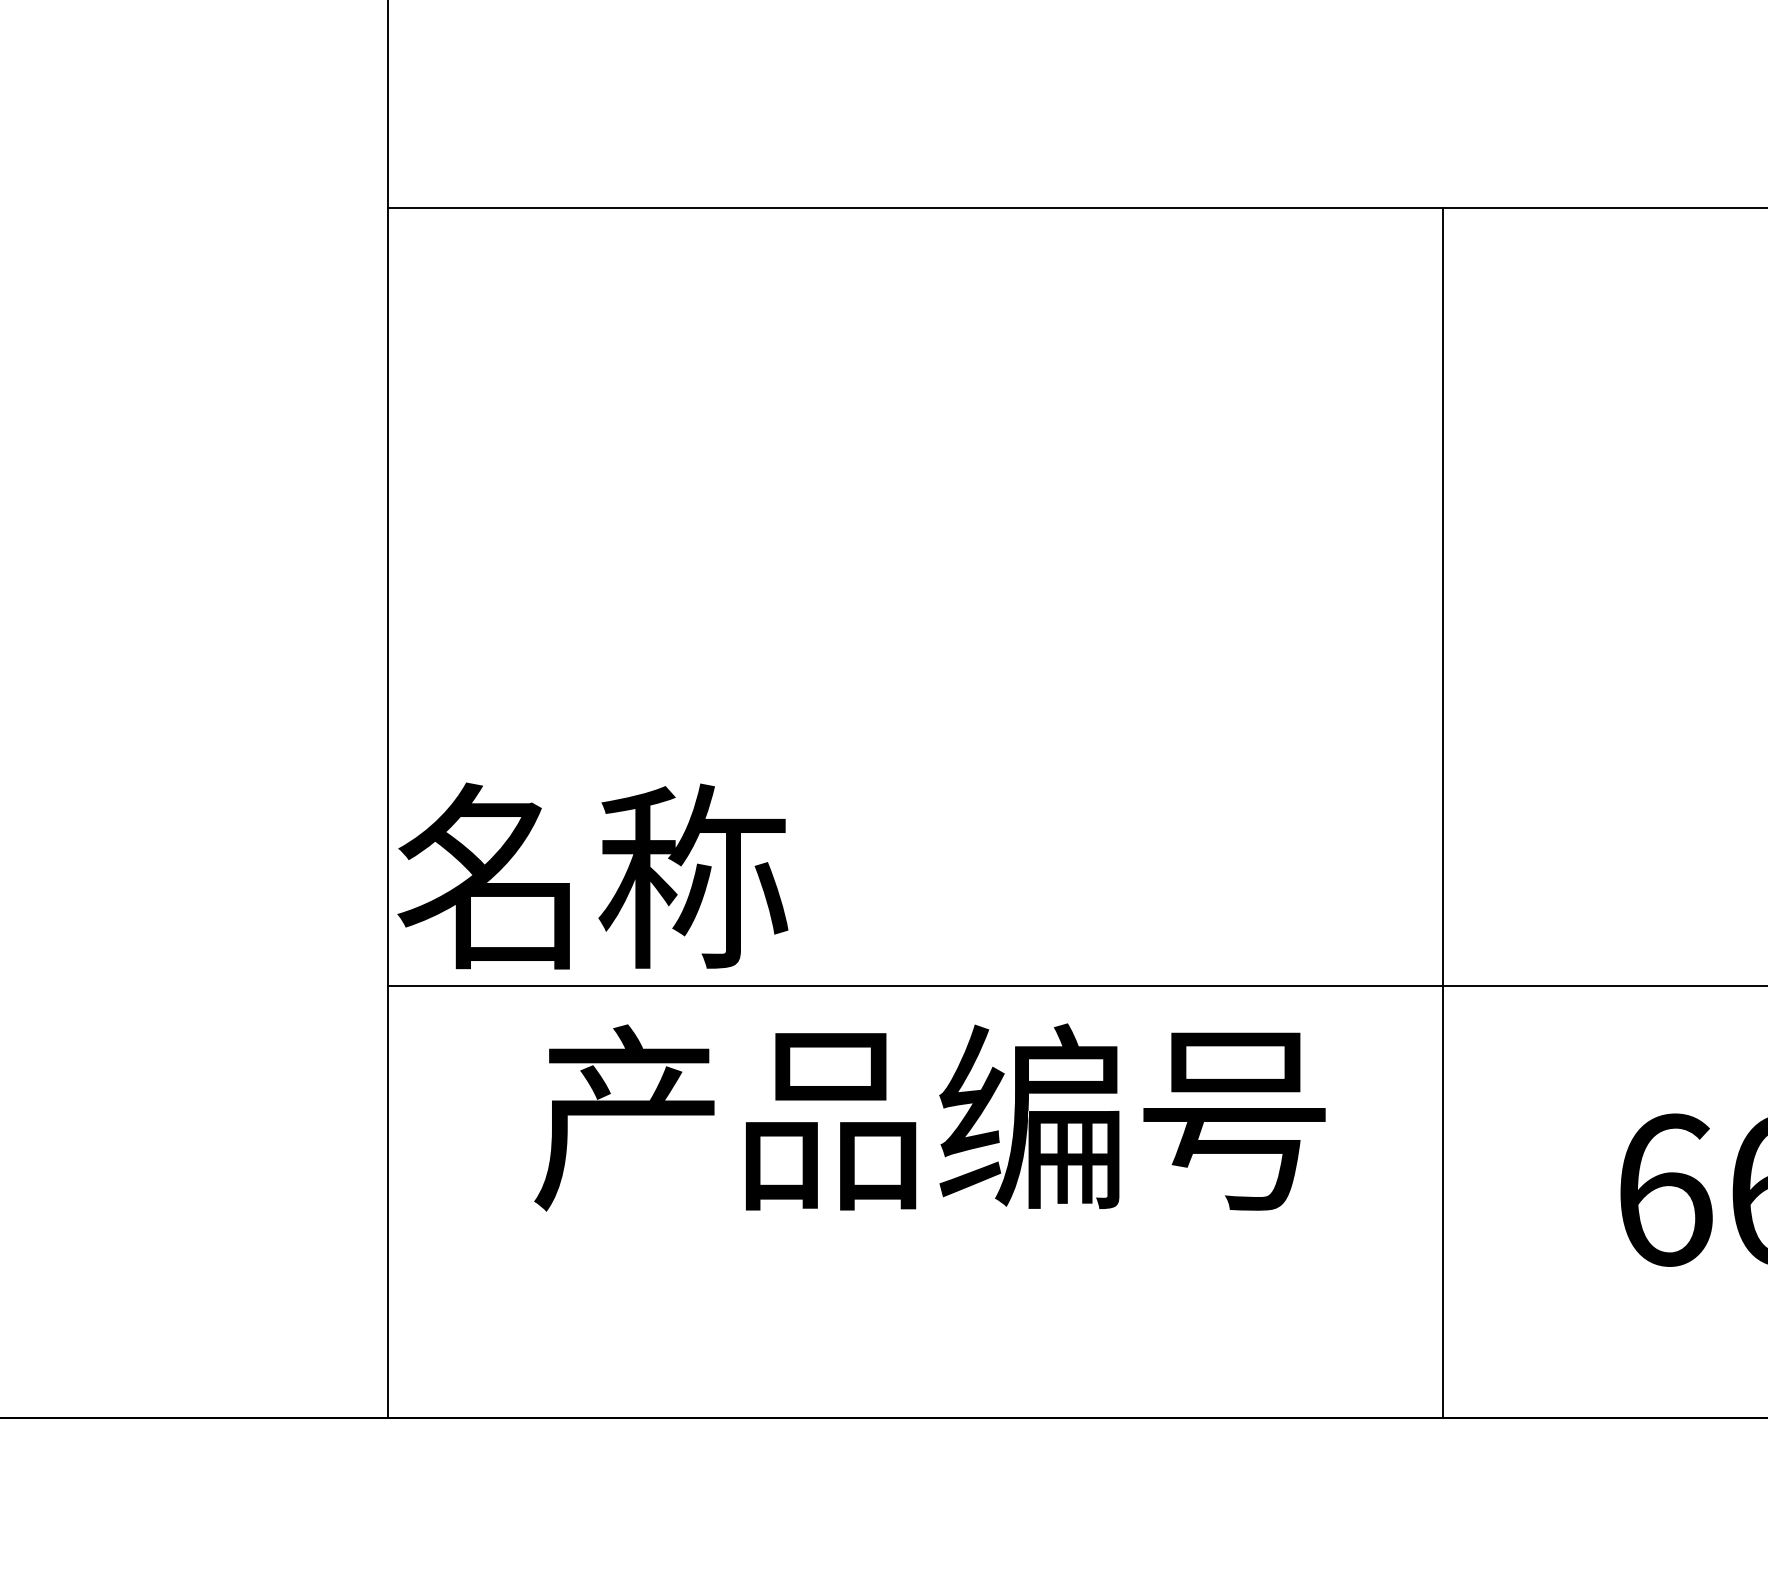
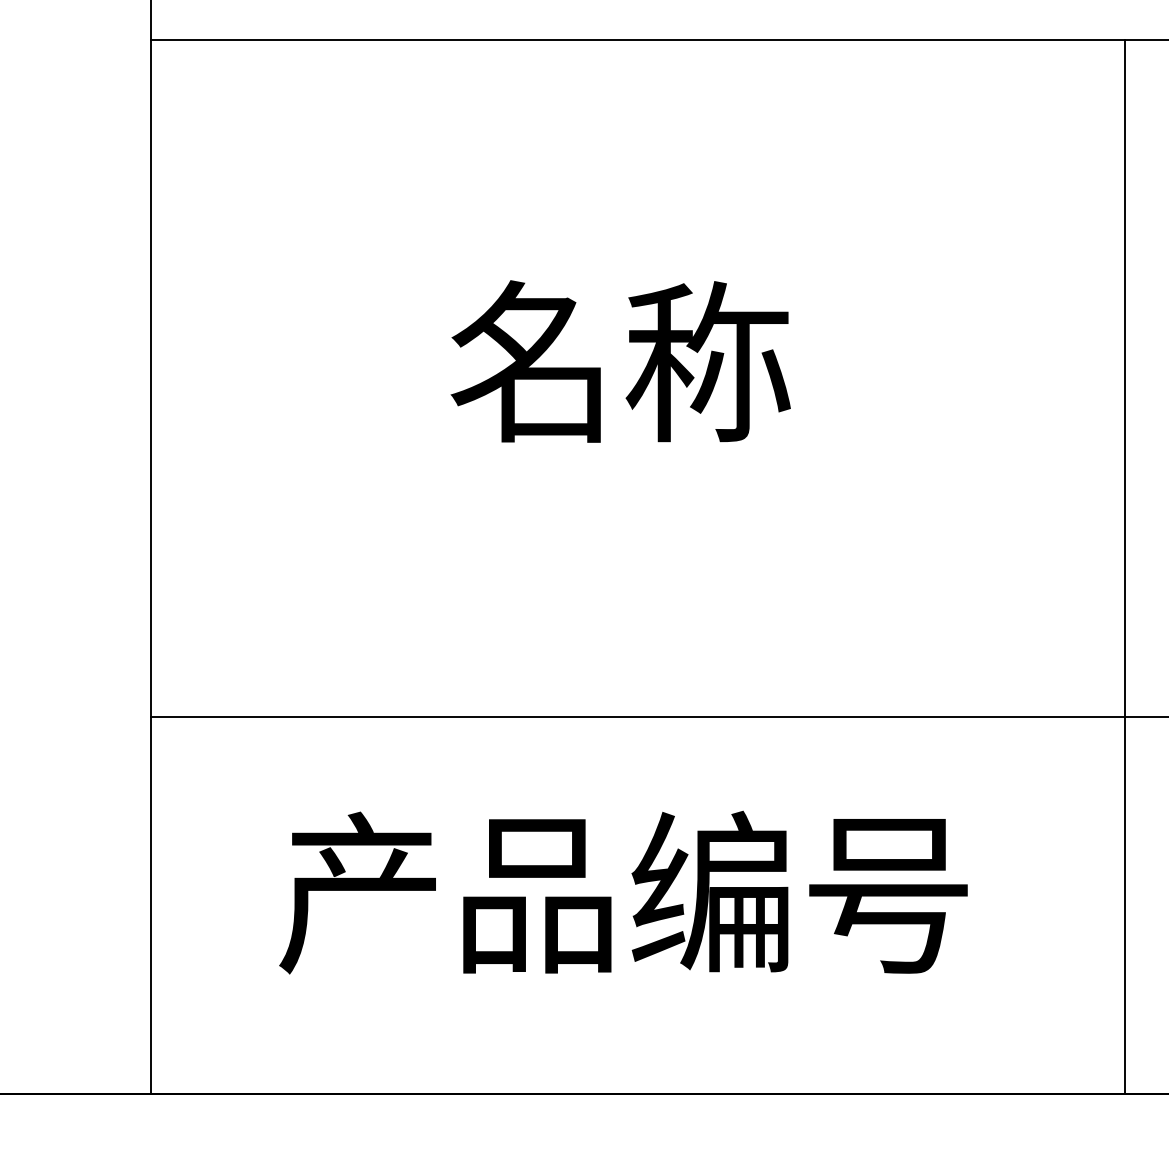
line: (1442, 812) -> (1125, 566), moved
text: (592, 875) -> (620, 361), moved
text: (929, 1117) -> (623, 892), moved

